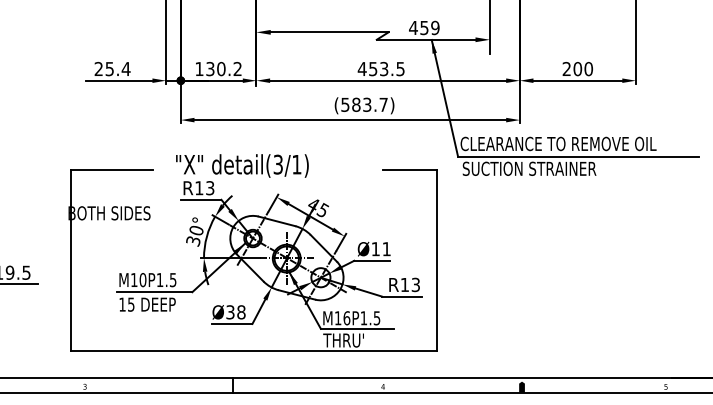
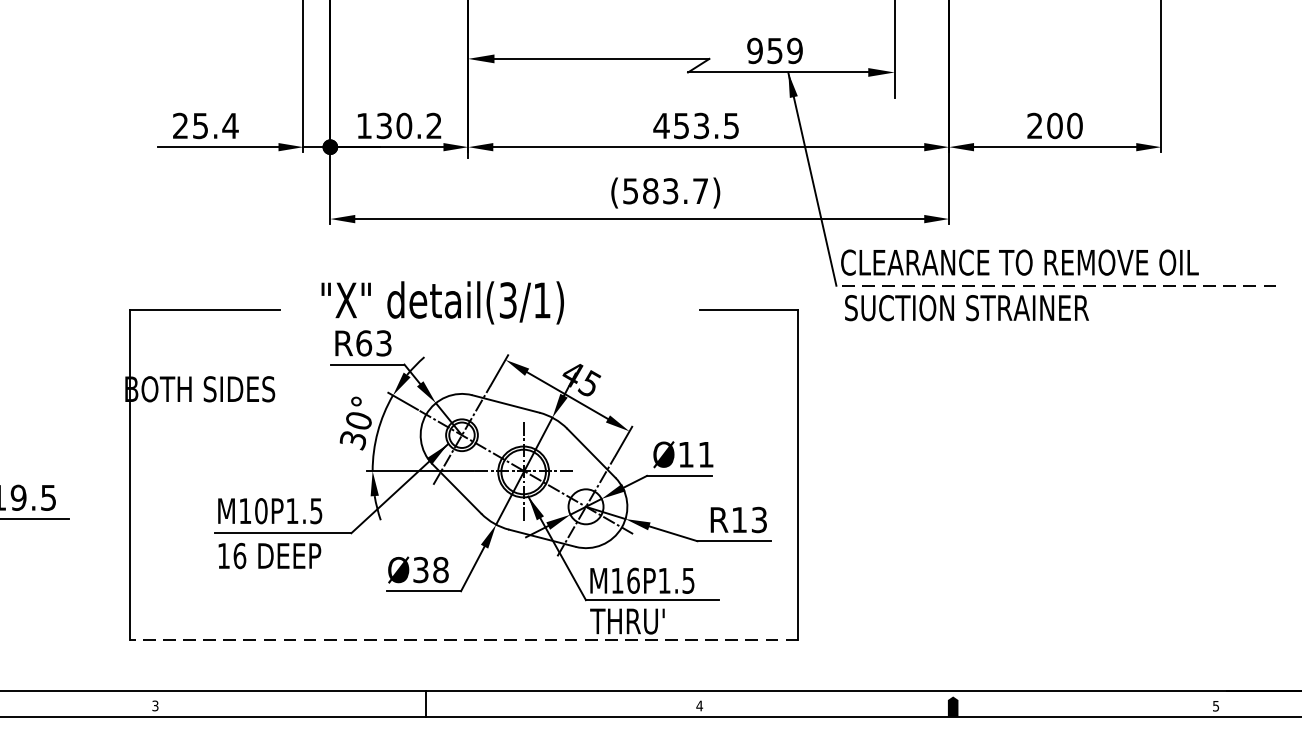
text: (413, 27) -> (755, 50), 459 -> 959
line: (578, 156) -> (1056, 285), solid -> dashed
text: (199, 188) -> (364, 343), R13 -> R63
text: (131, 304) -> (240, 555), 15 -> 16
line: (253, 350) -> (462, 639), solid -> dashed

